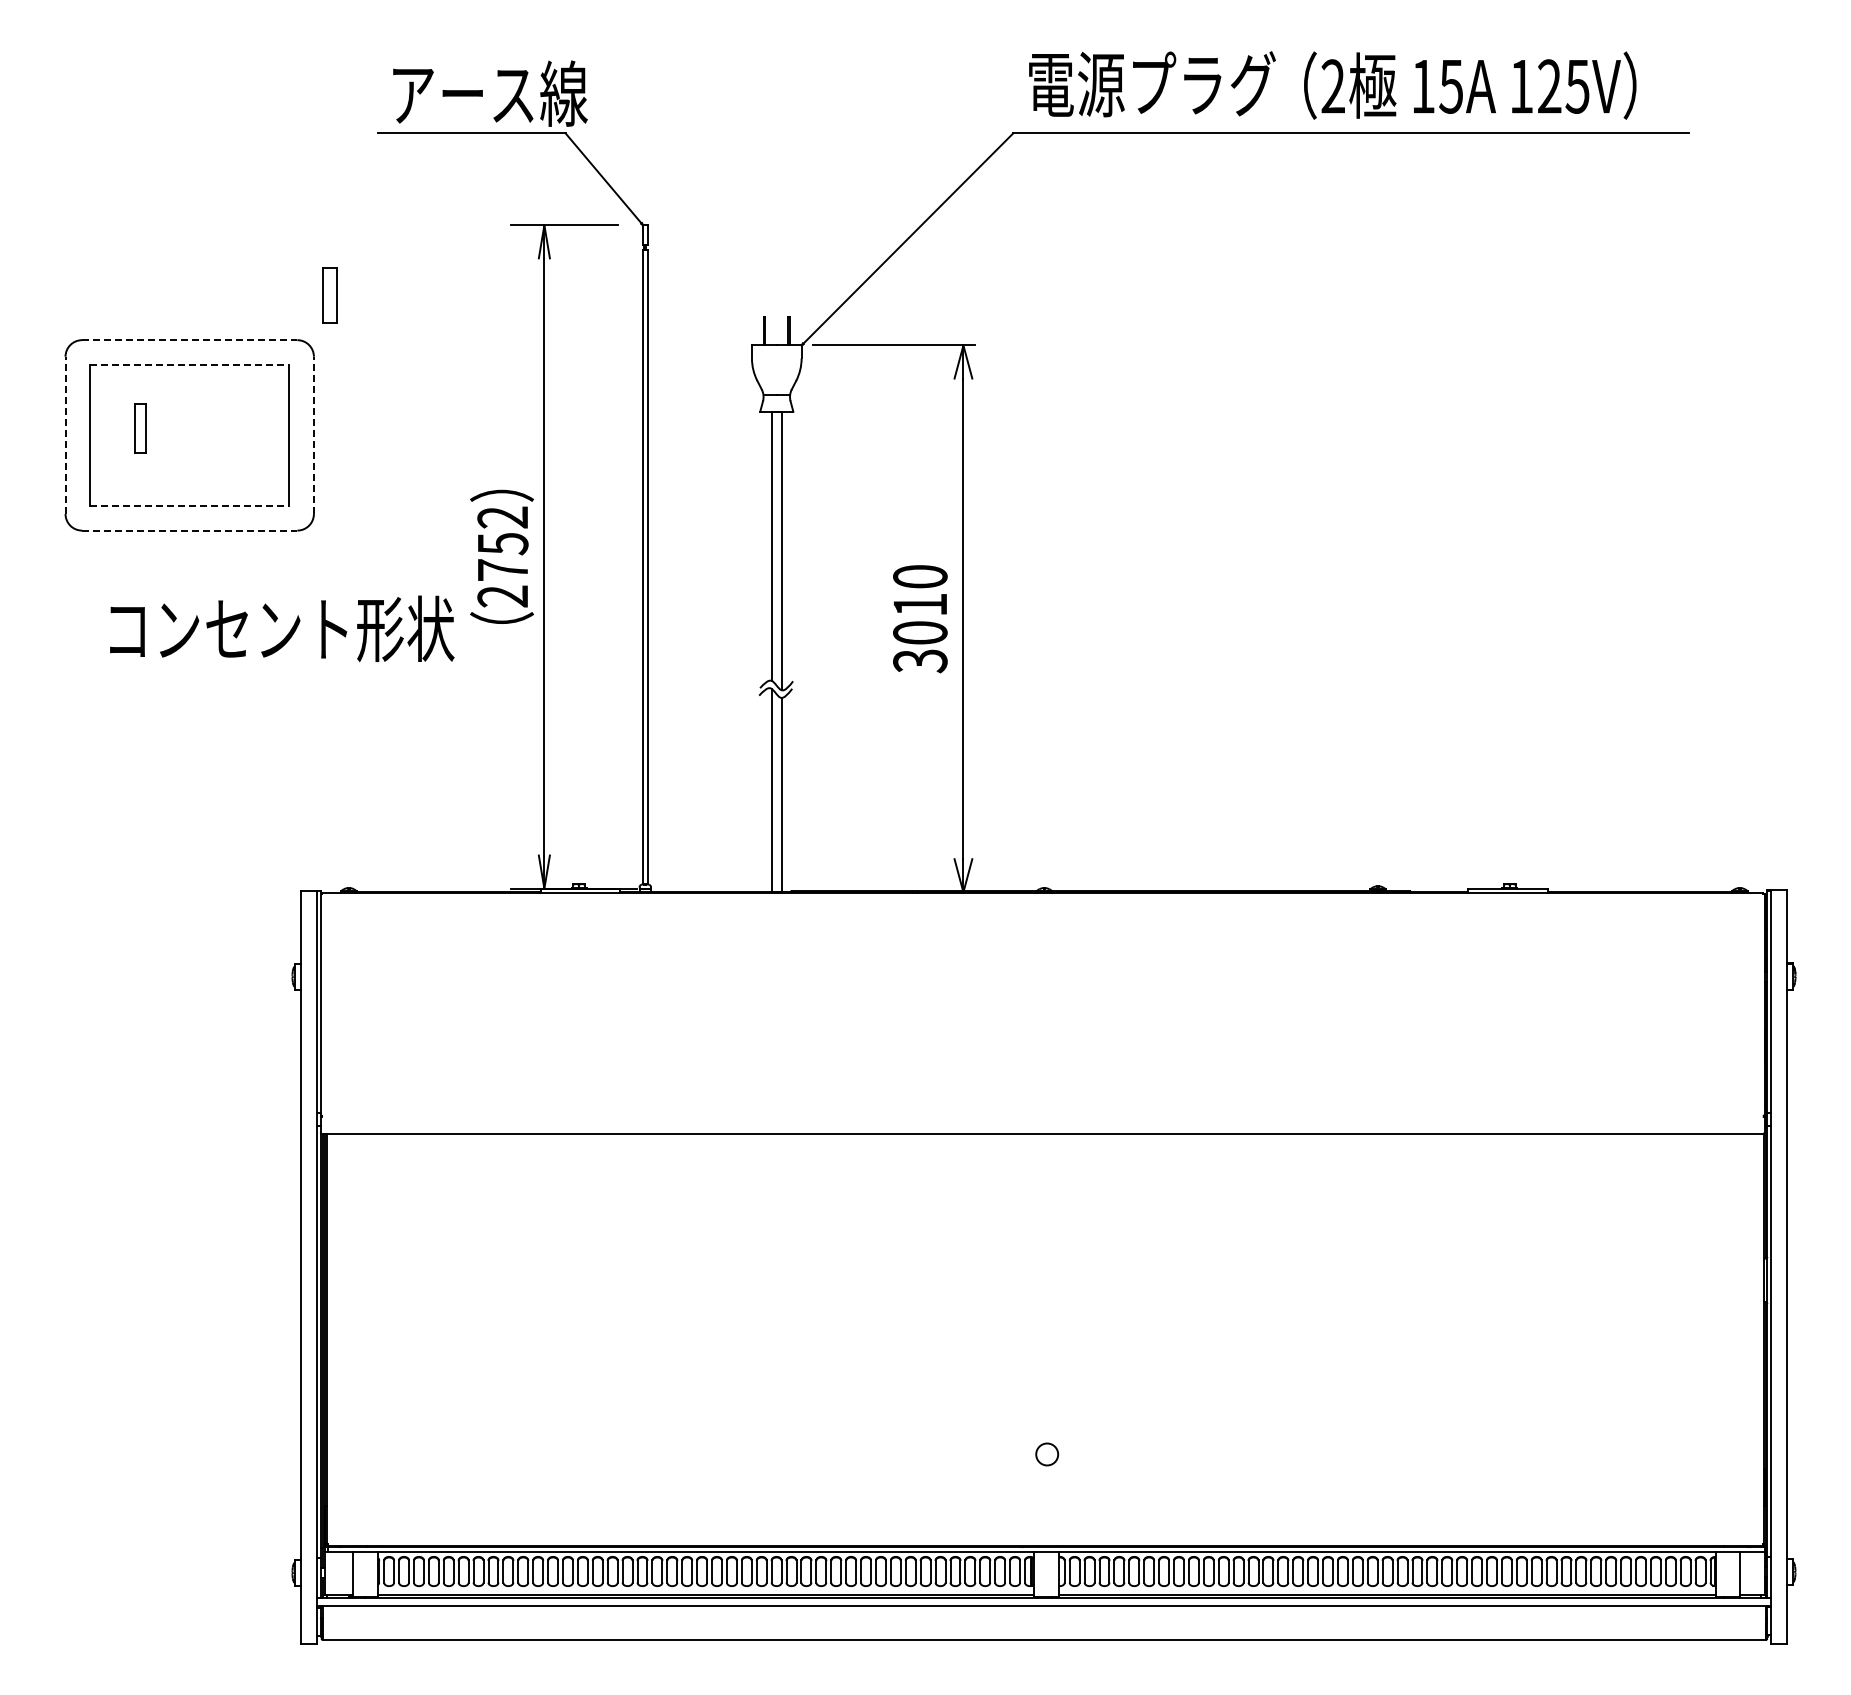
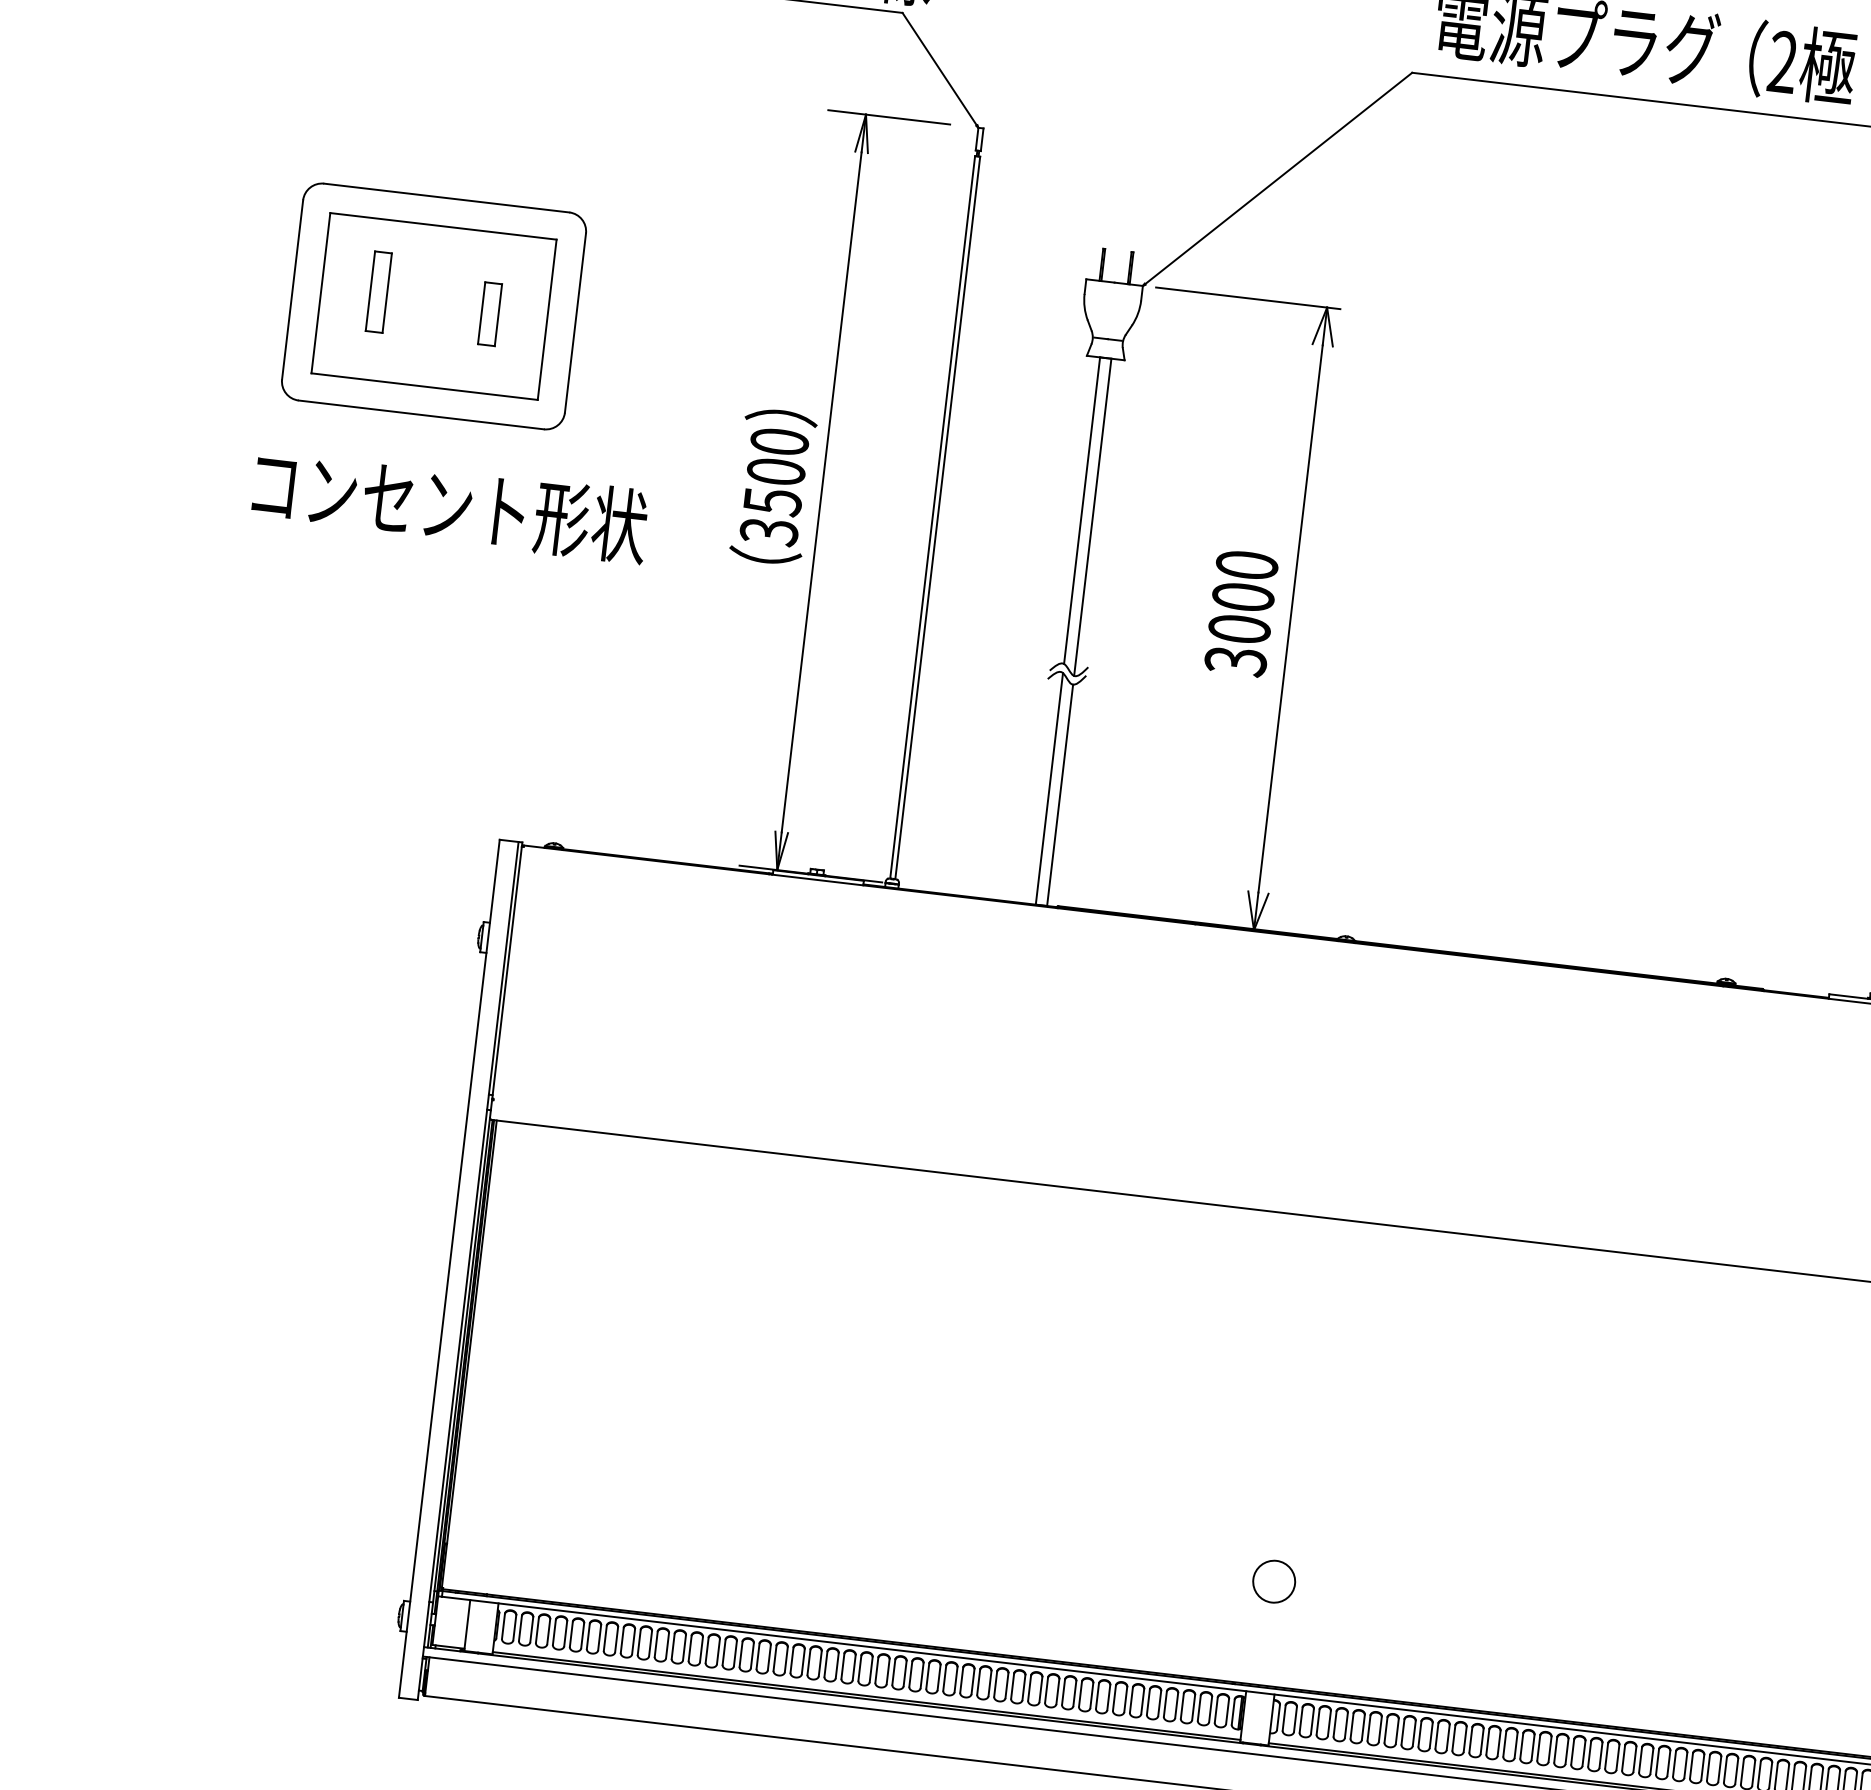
part: (329, 295) -> (489, 314), moved
line: (189, 340) -> (446, 198), dashed -> solid
line: (190, 365) -> (444, 227), dashed -> solid
part: (140, 428) -> (378, 292), size x1.43
line: (65, 435) -> (292, 290), dashed -> solid
line: (313, 435) -> (574, 323), dashed -> solid
line: (190, 505) -> (425, 386), dashed -> solid
line: (189, 530) -> (421, 414), dashed -> solid
text: (502, 556) -> (774, 486), 2752 -> 3500
text: (920, 604) -> (1243, 596), 3010 -> 3000
text: (282, 628) -> (450, 504), moved
circle: (1046, 1454) -> (1273, 1581), size x1.67

